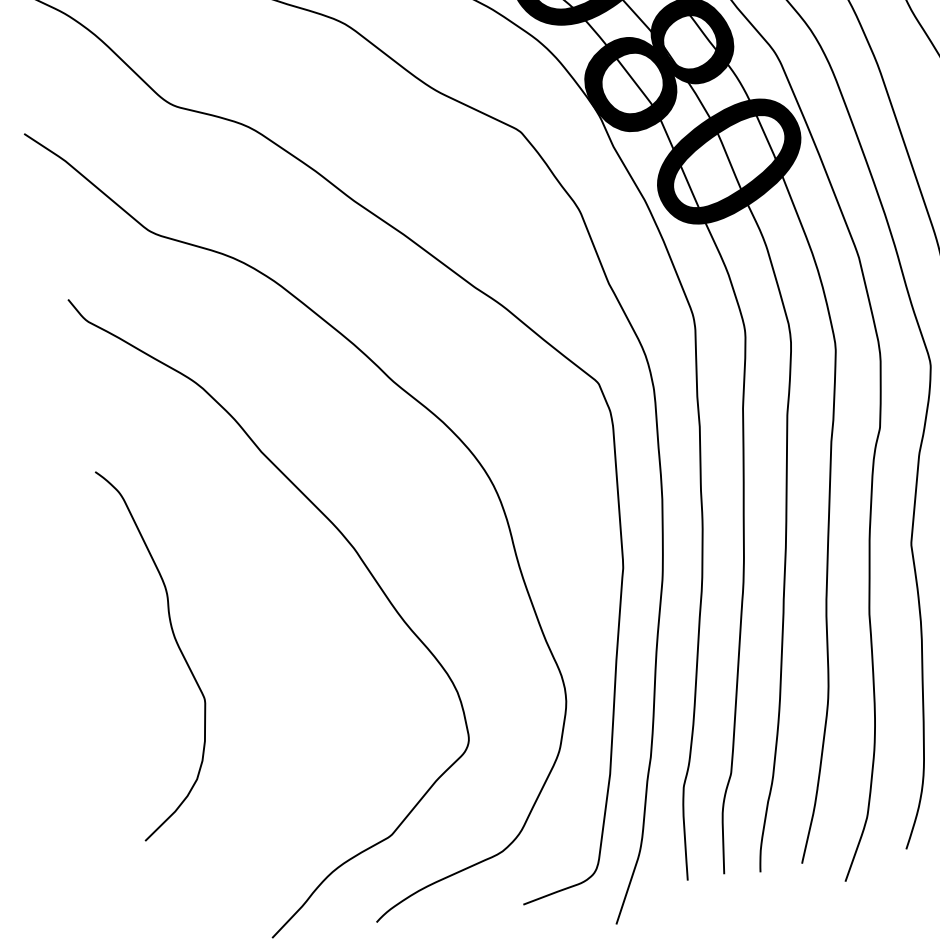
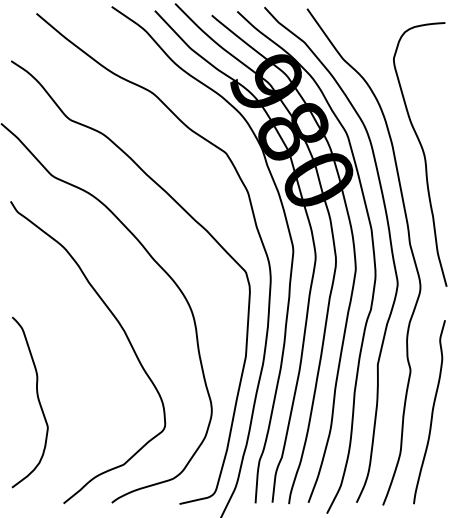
curve: (174, 642) -> (37, 399), moved

